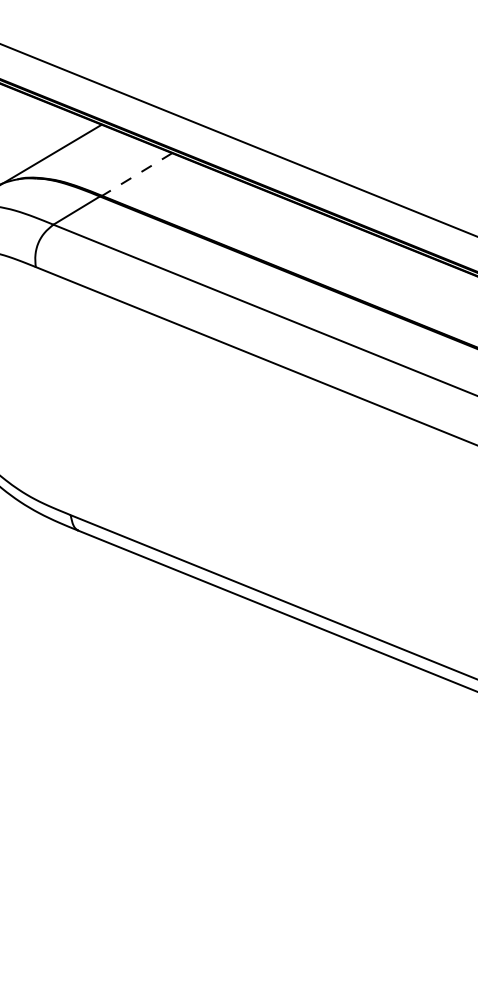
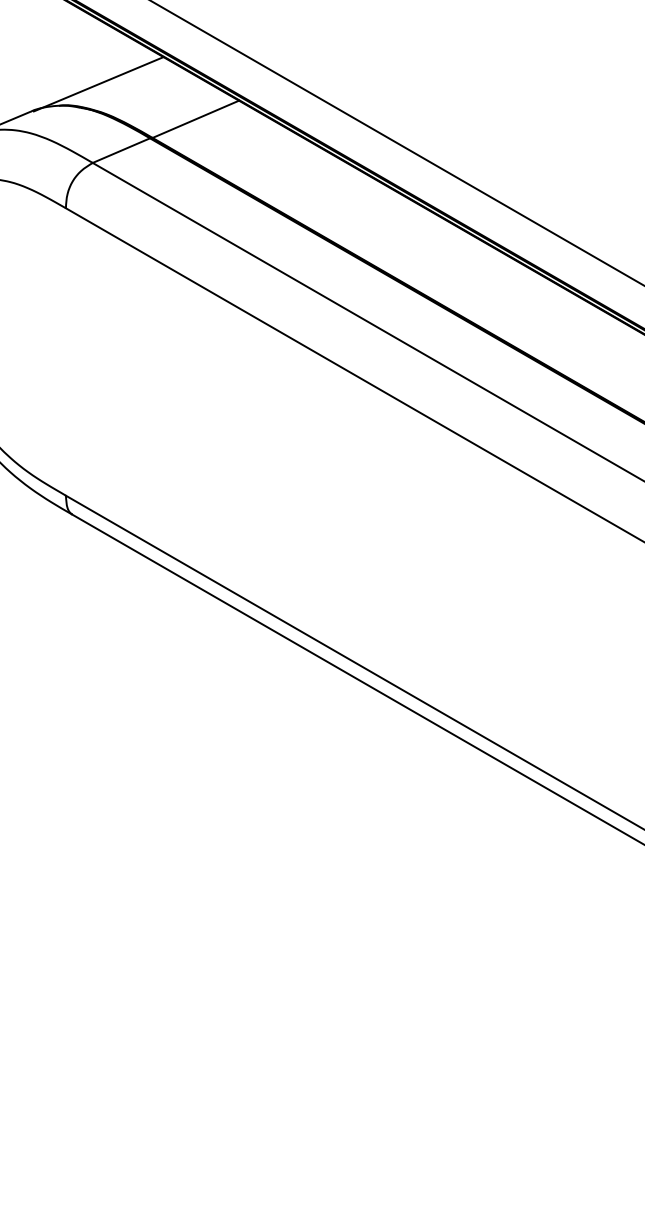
line: (136, 174) -> (195, 119), dashed -> solid

